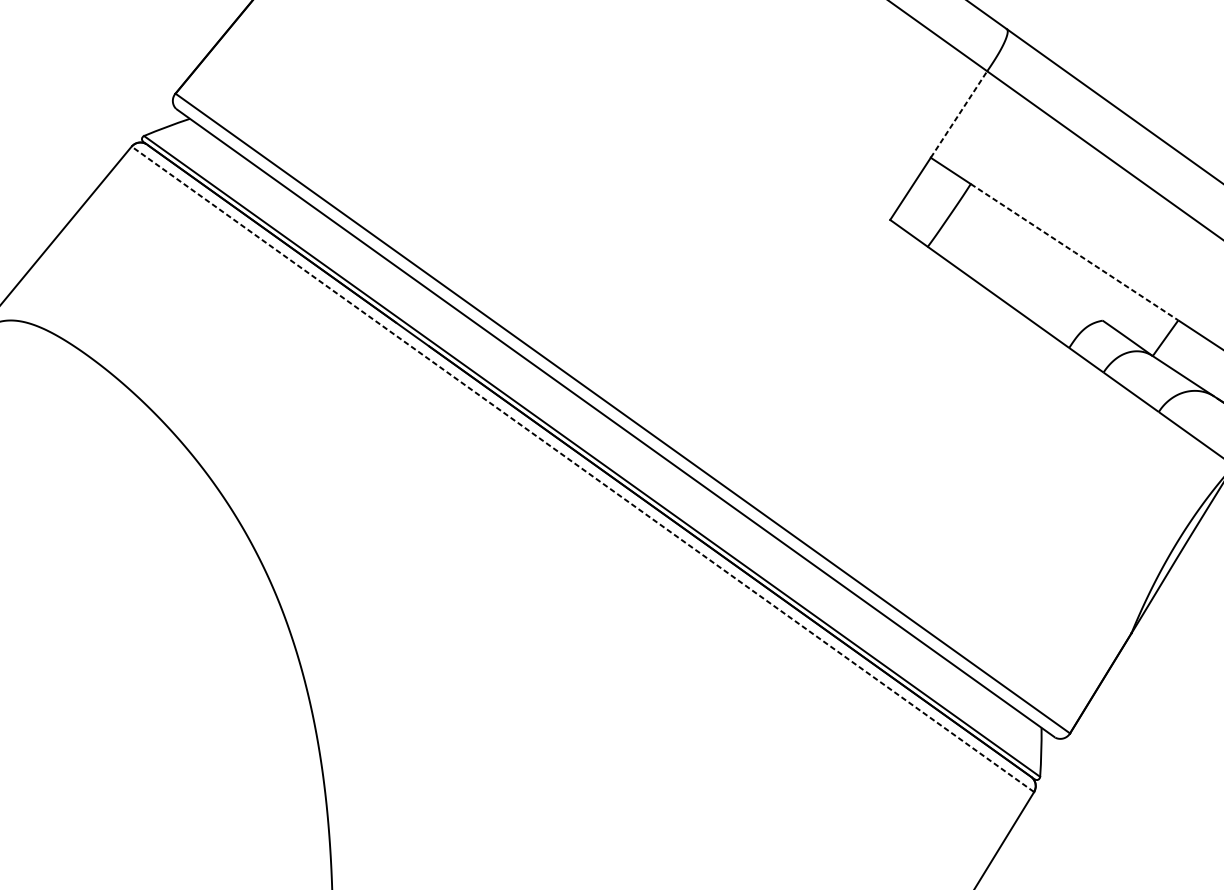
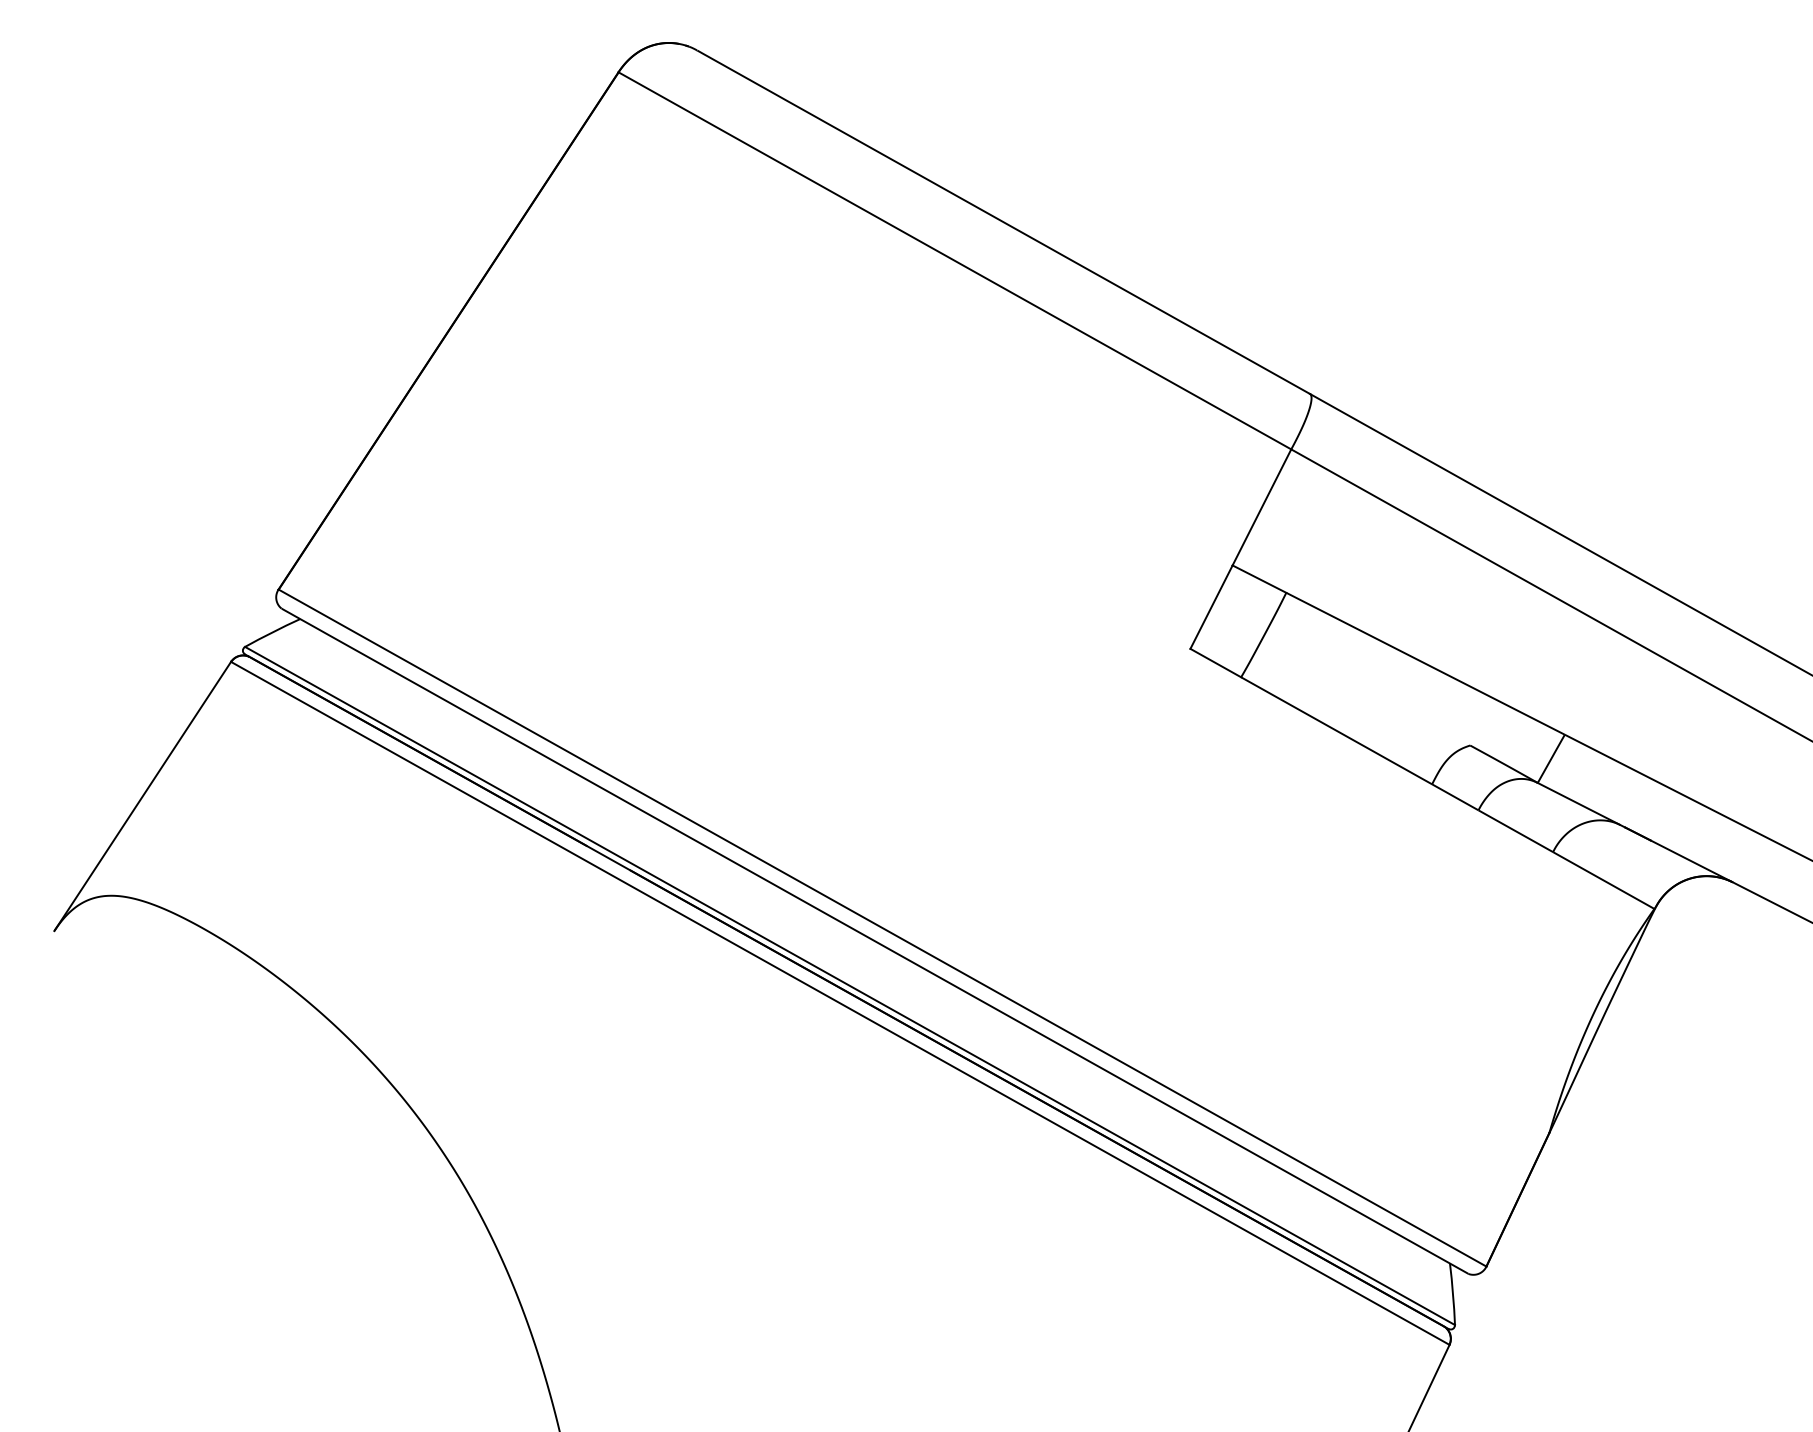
line: (959, 113) -> (1262, 506), dashed -> solid
line: (1074, 251) -> (1425, 663), dashed -> solid
line: (582, 469) -> (839, 1003), dashed -> solid

